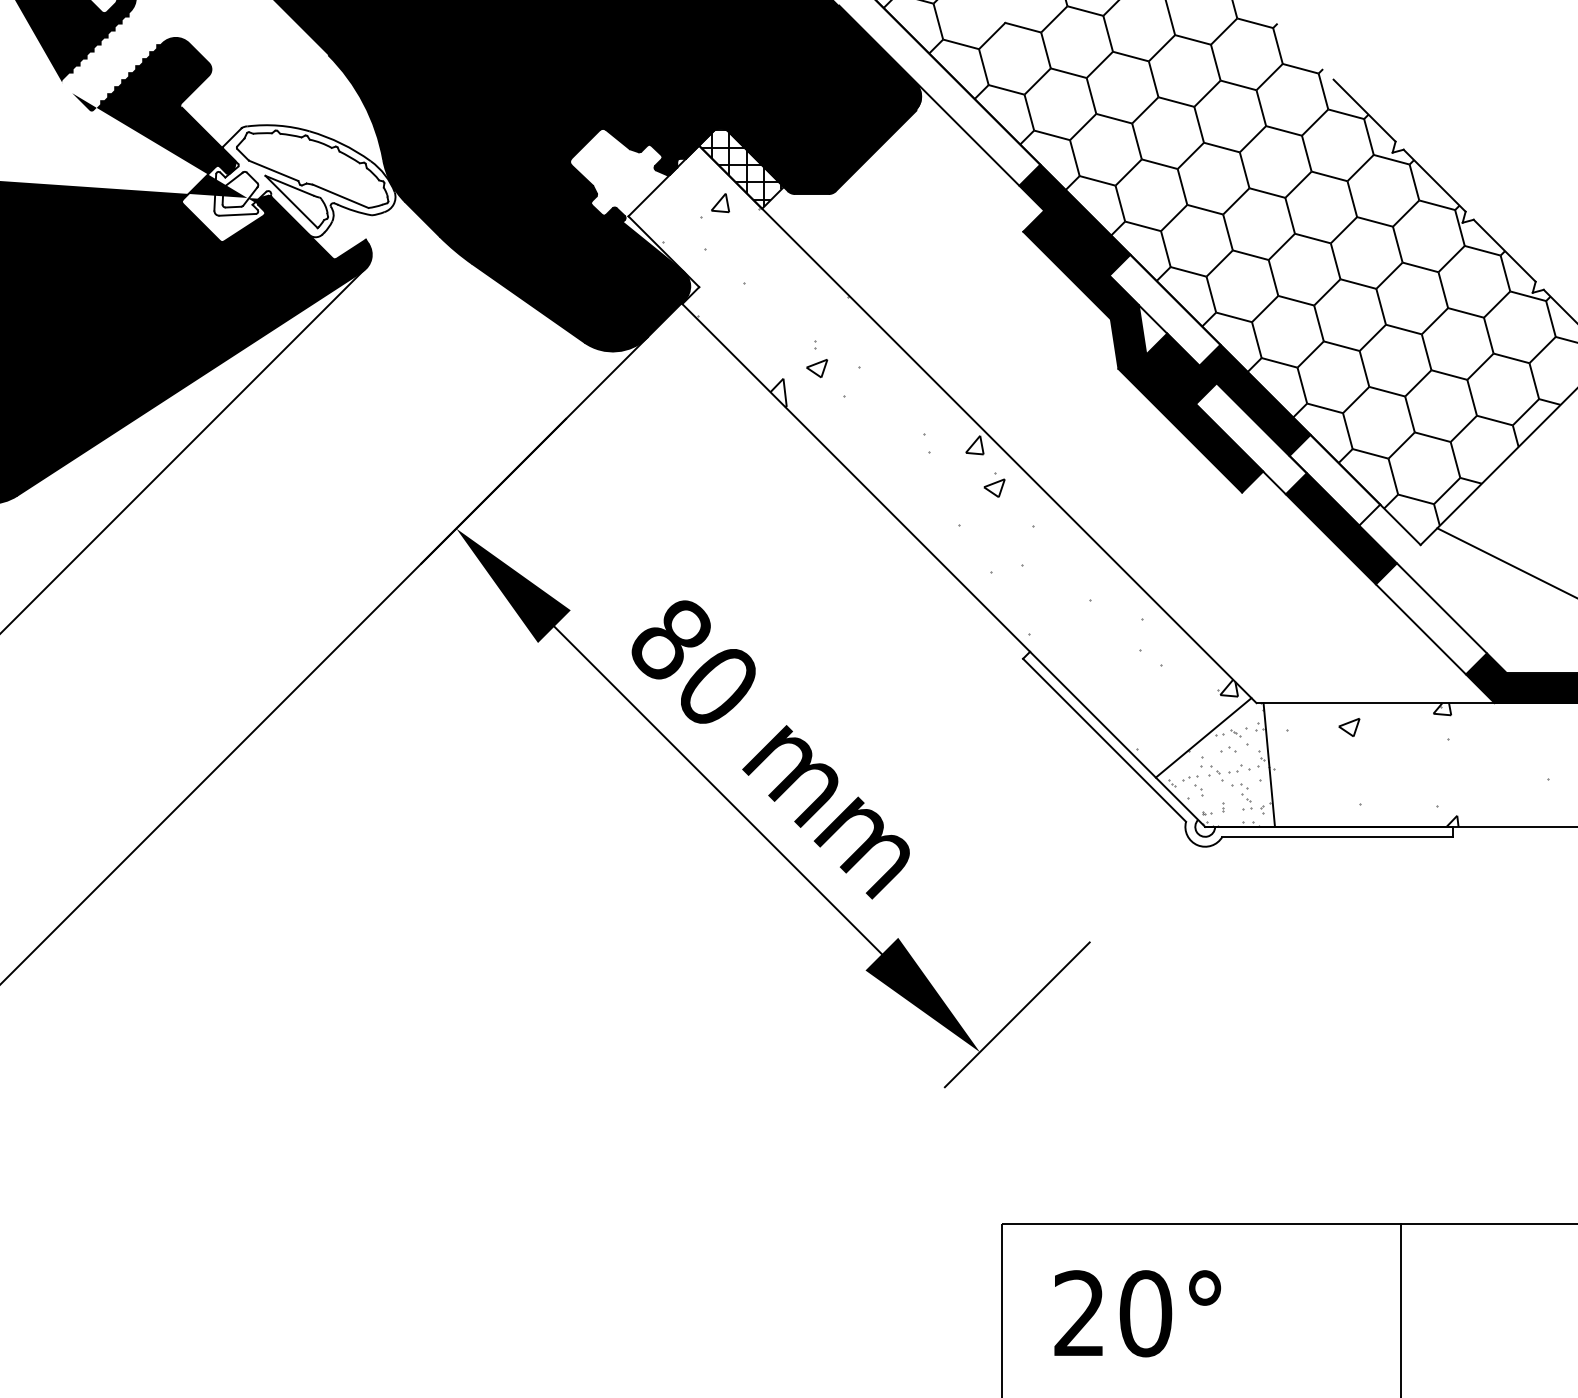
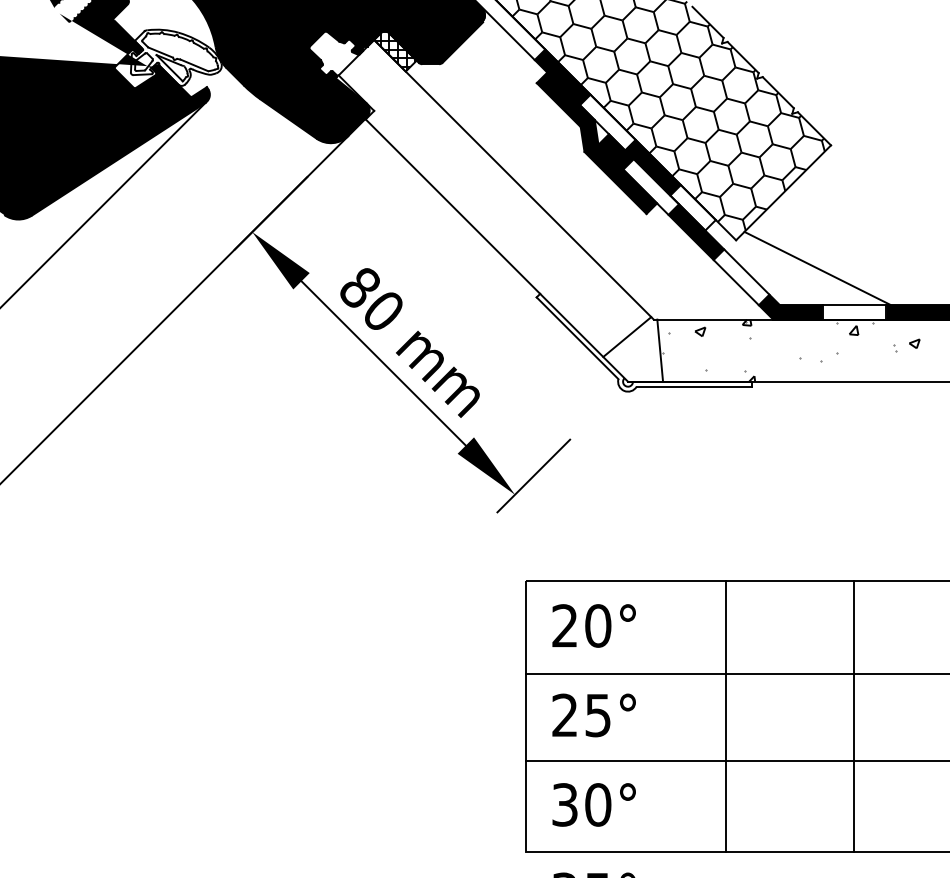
hatch: (950, 471) -> (500, 203), removed
hatch: (1218, 764) -> (634, 350), removed

